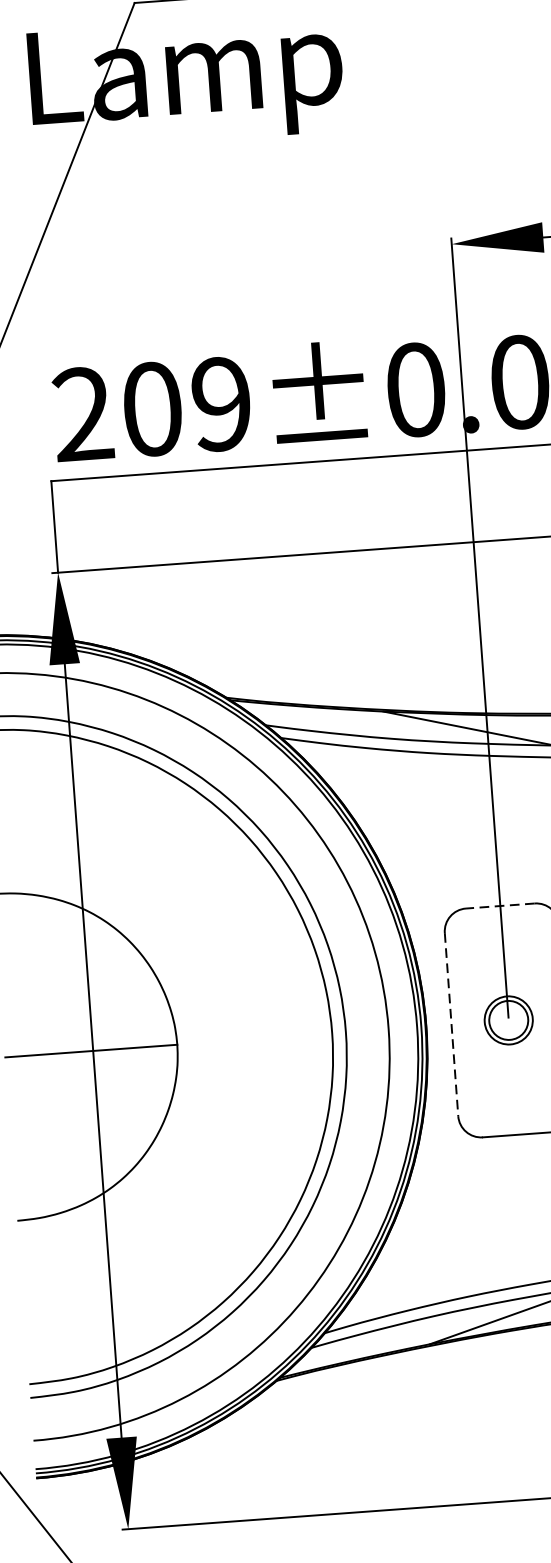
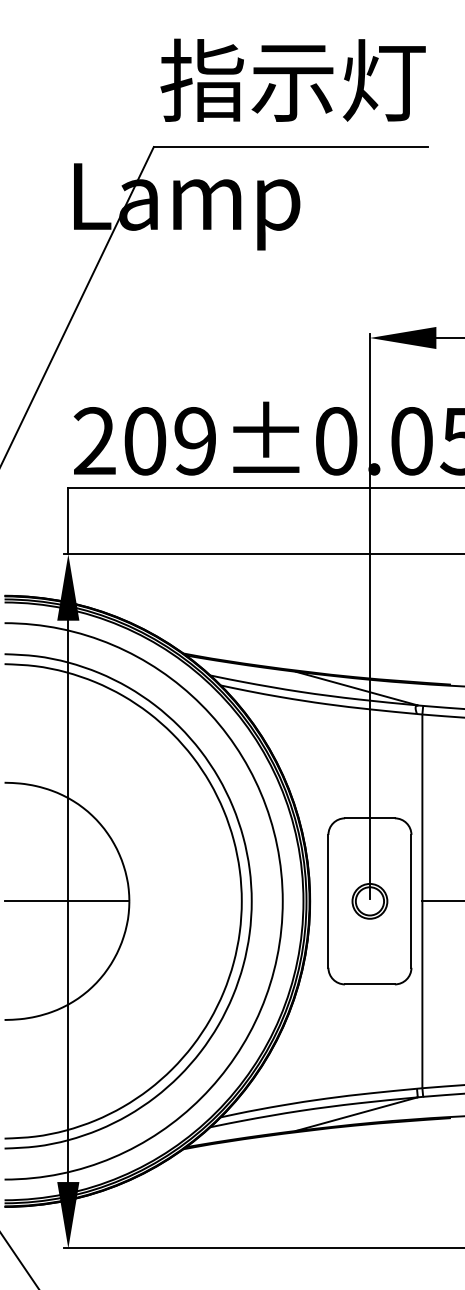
line: (499, 906) -> (369, 818), dashed -> solid
line: (451, 1024) -> (328, 901), dashed -> solid

